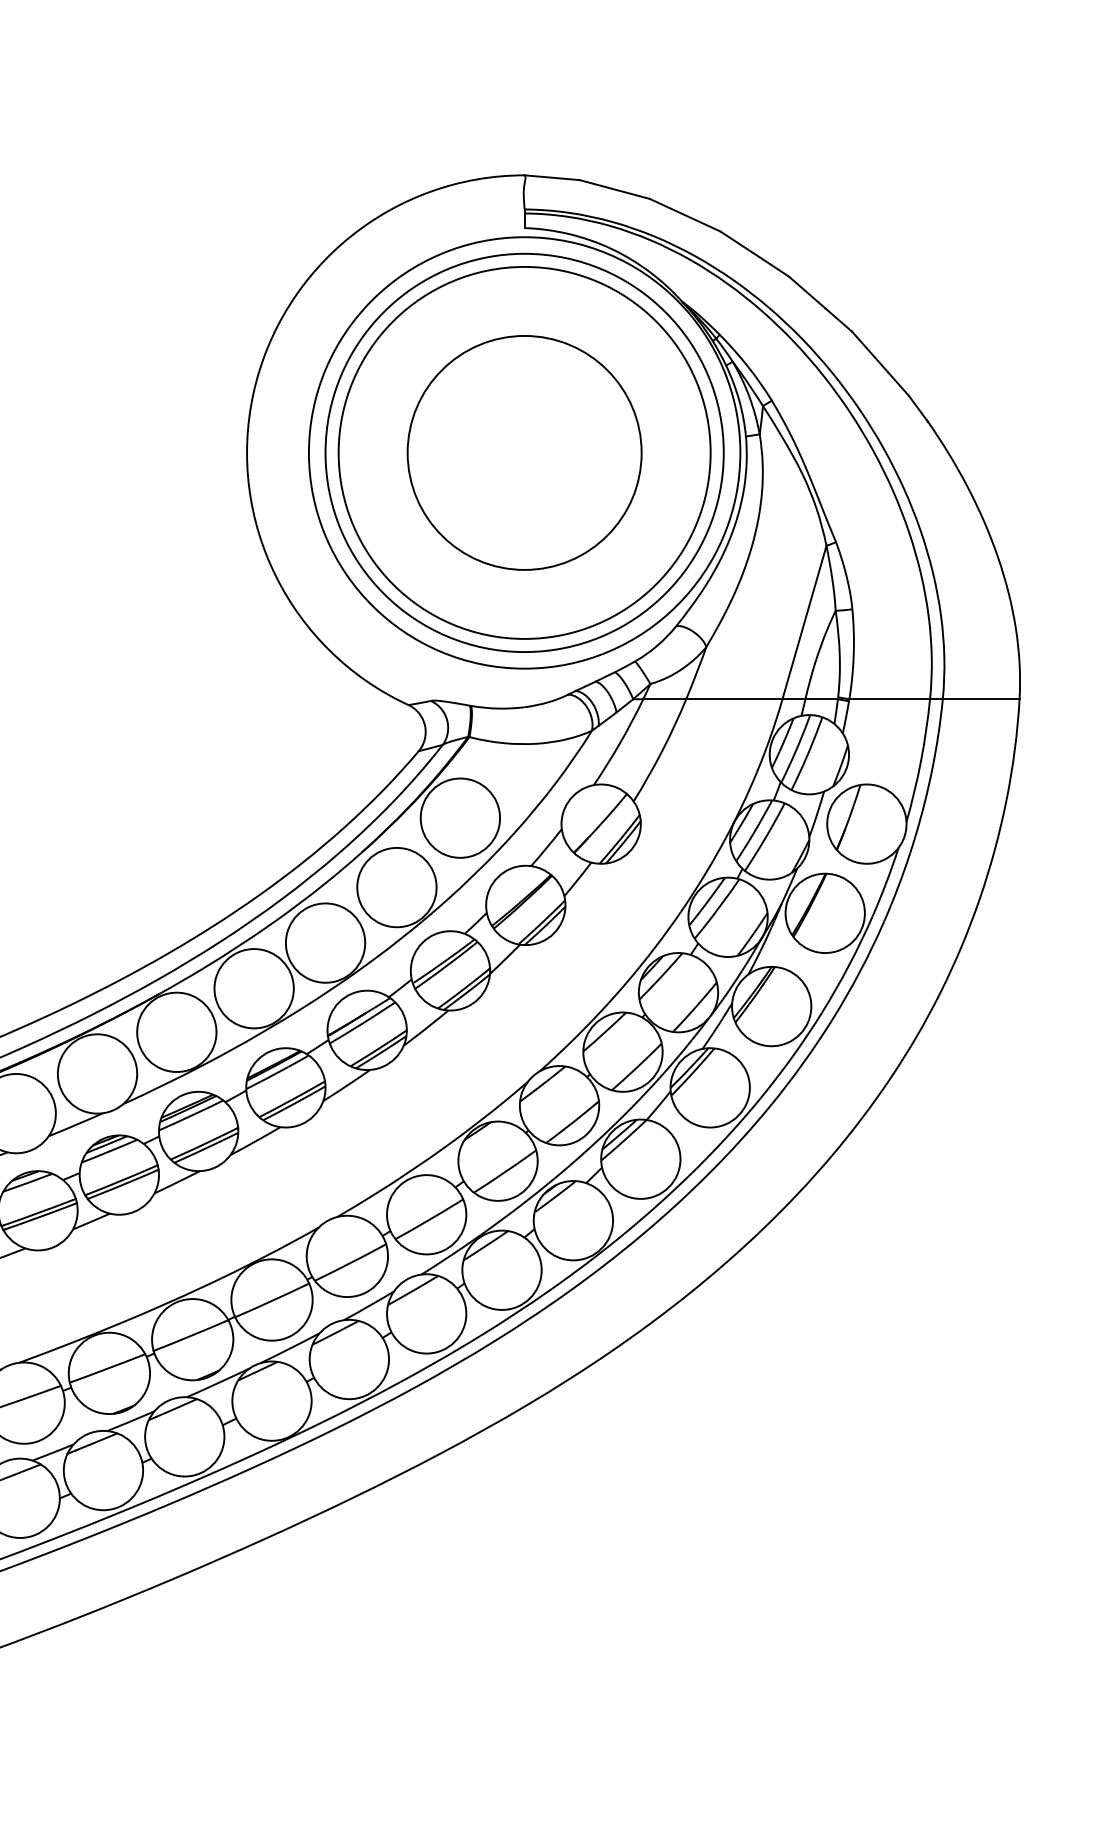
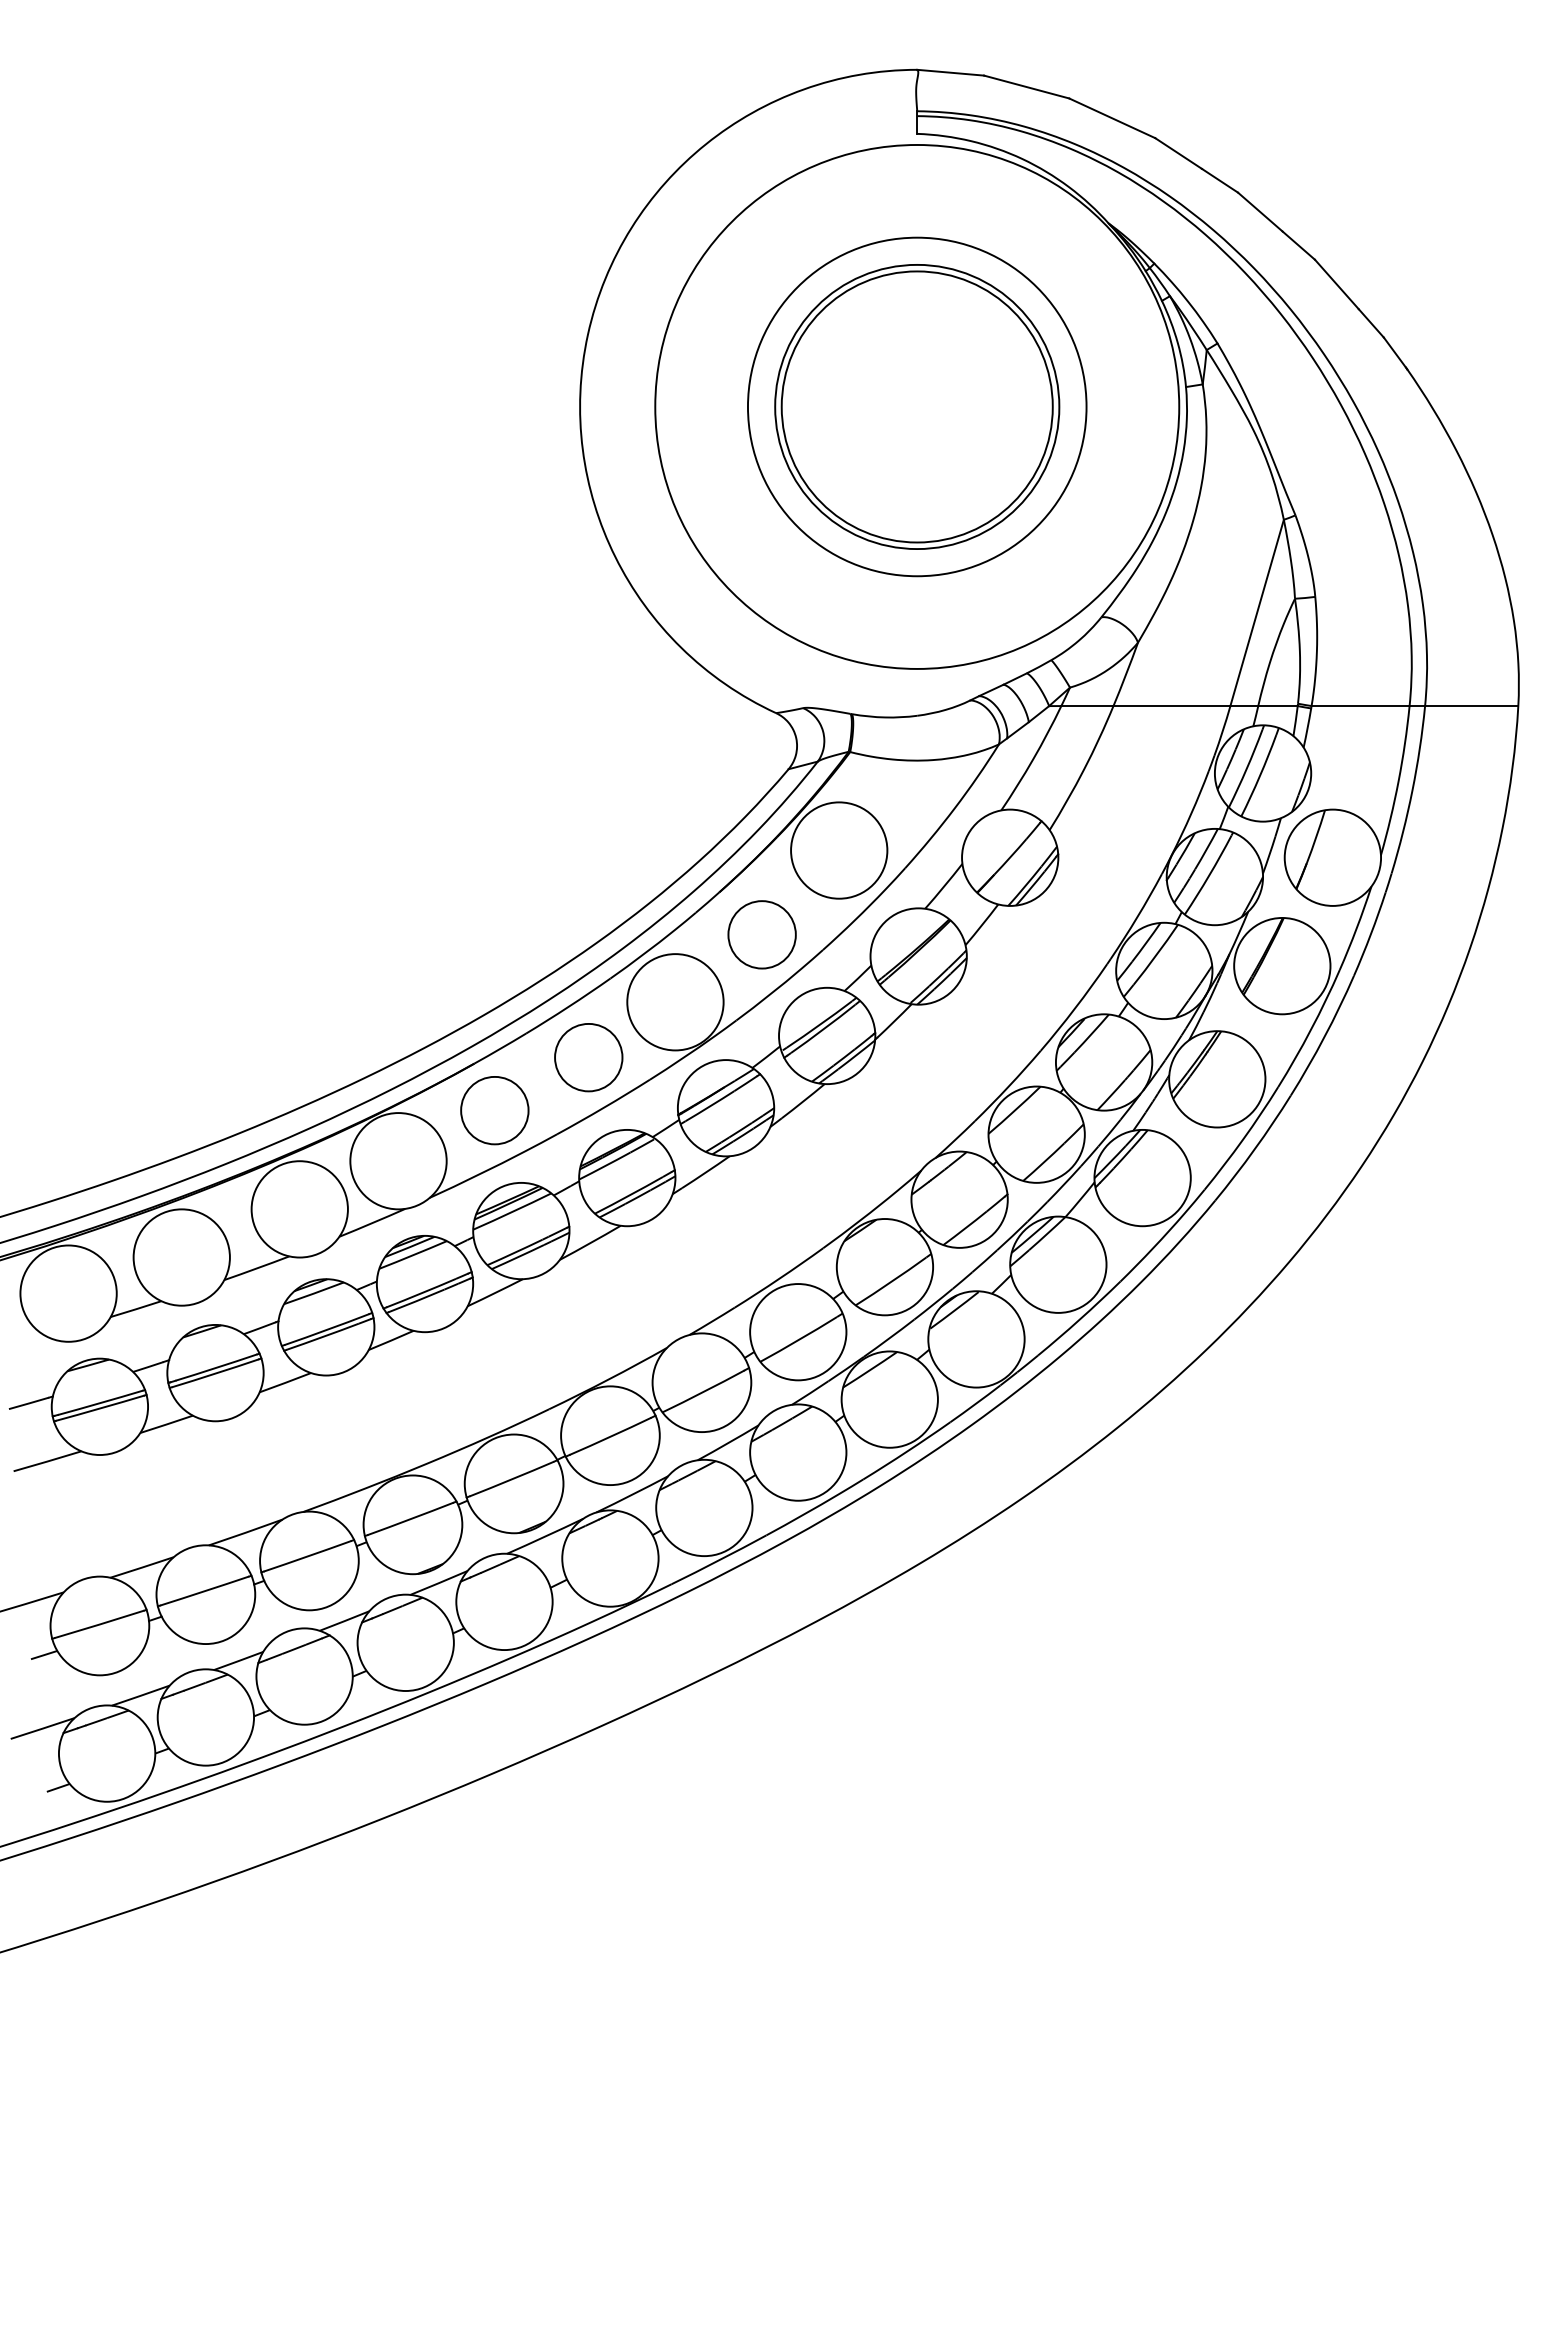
circle: (524, 452) -> (917, 406), size x0.6
circle: (524, 452) -> (917, 406), size x0.7
circle: (396, 887) -> (761, 934), size x0.7
circle: (253, 988) -> (588, 1057), size x0.7
circle: (176, 1032) -> (494, 1110), size x0.7

